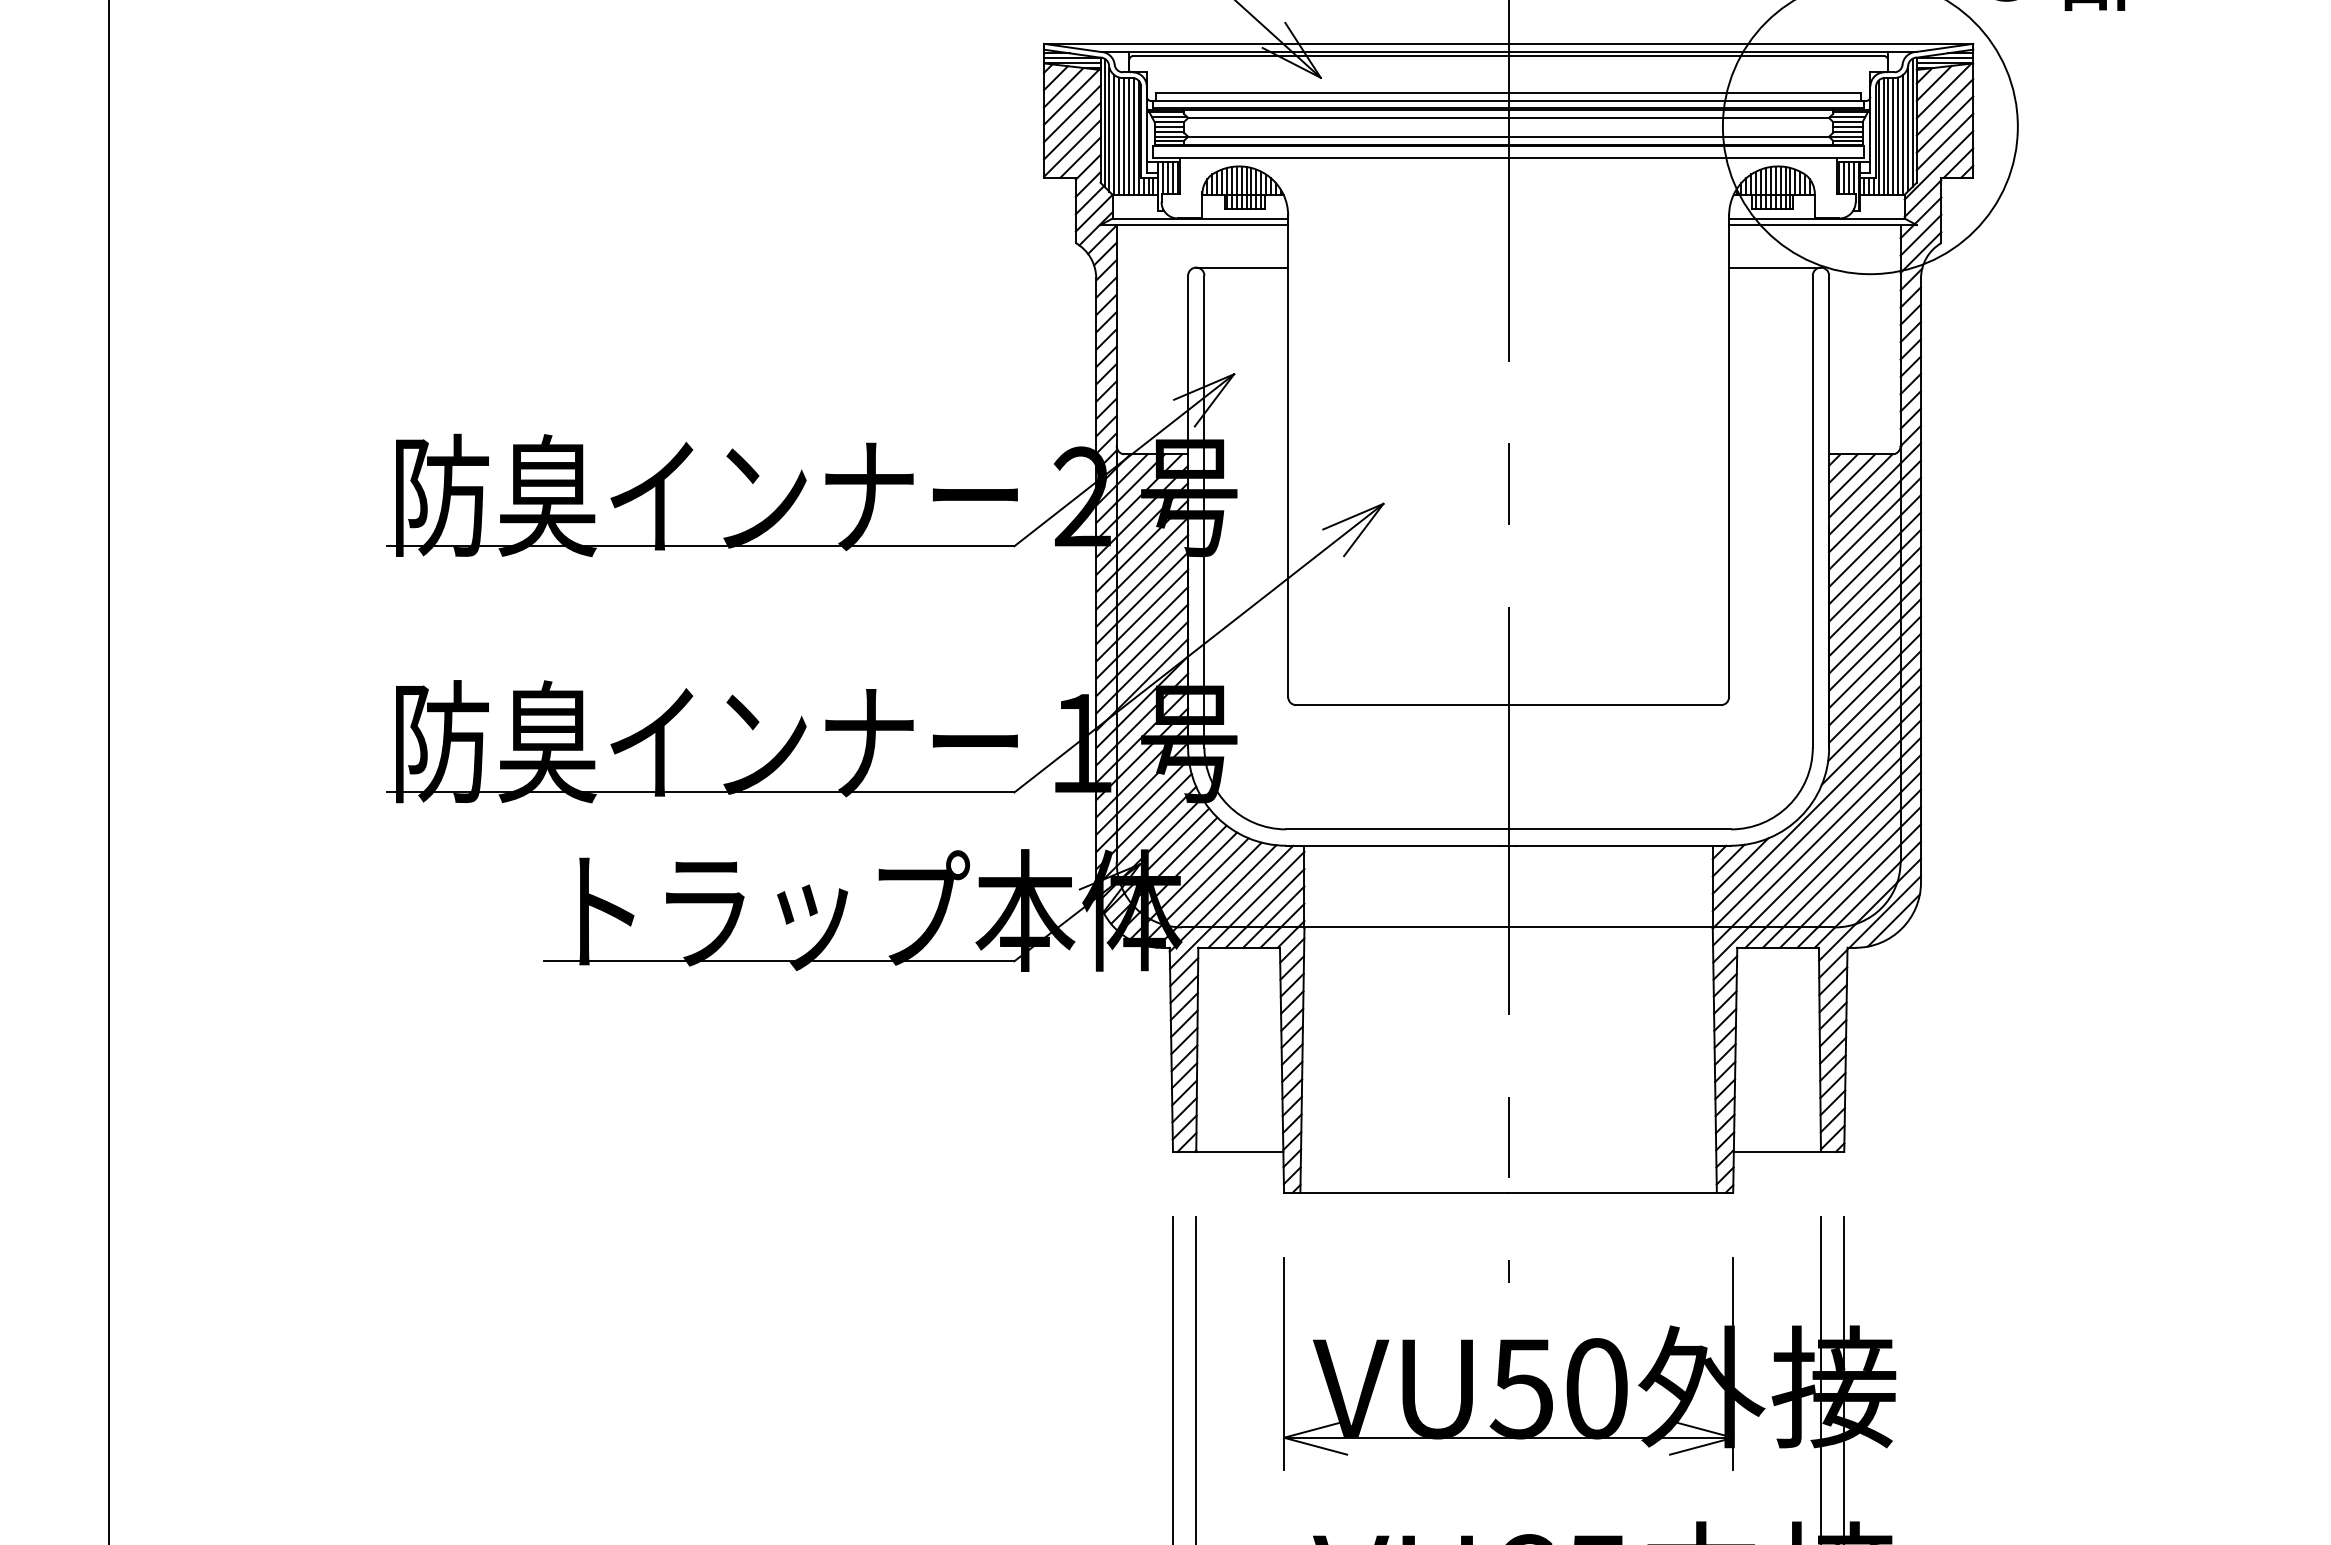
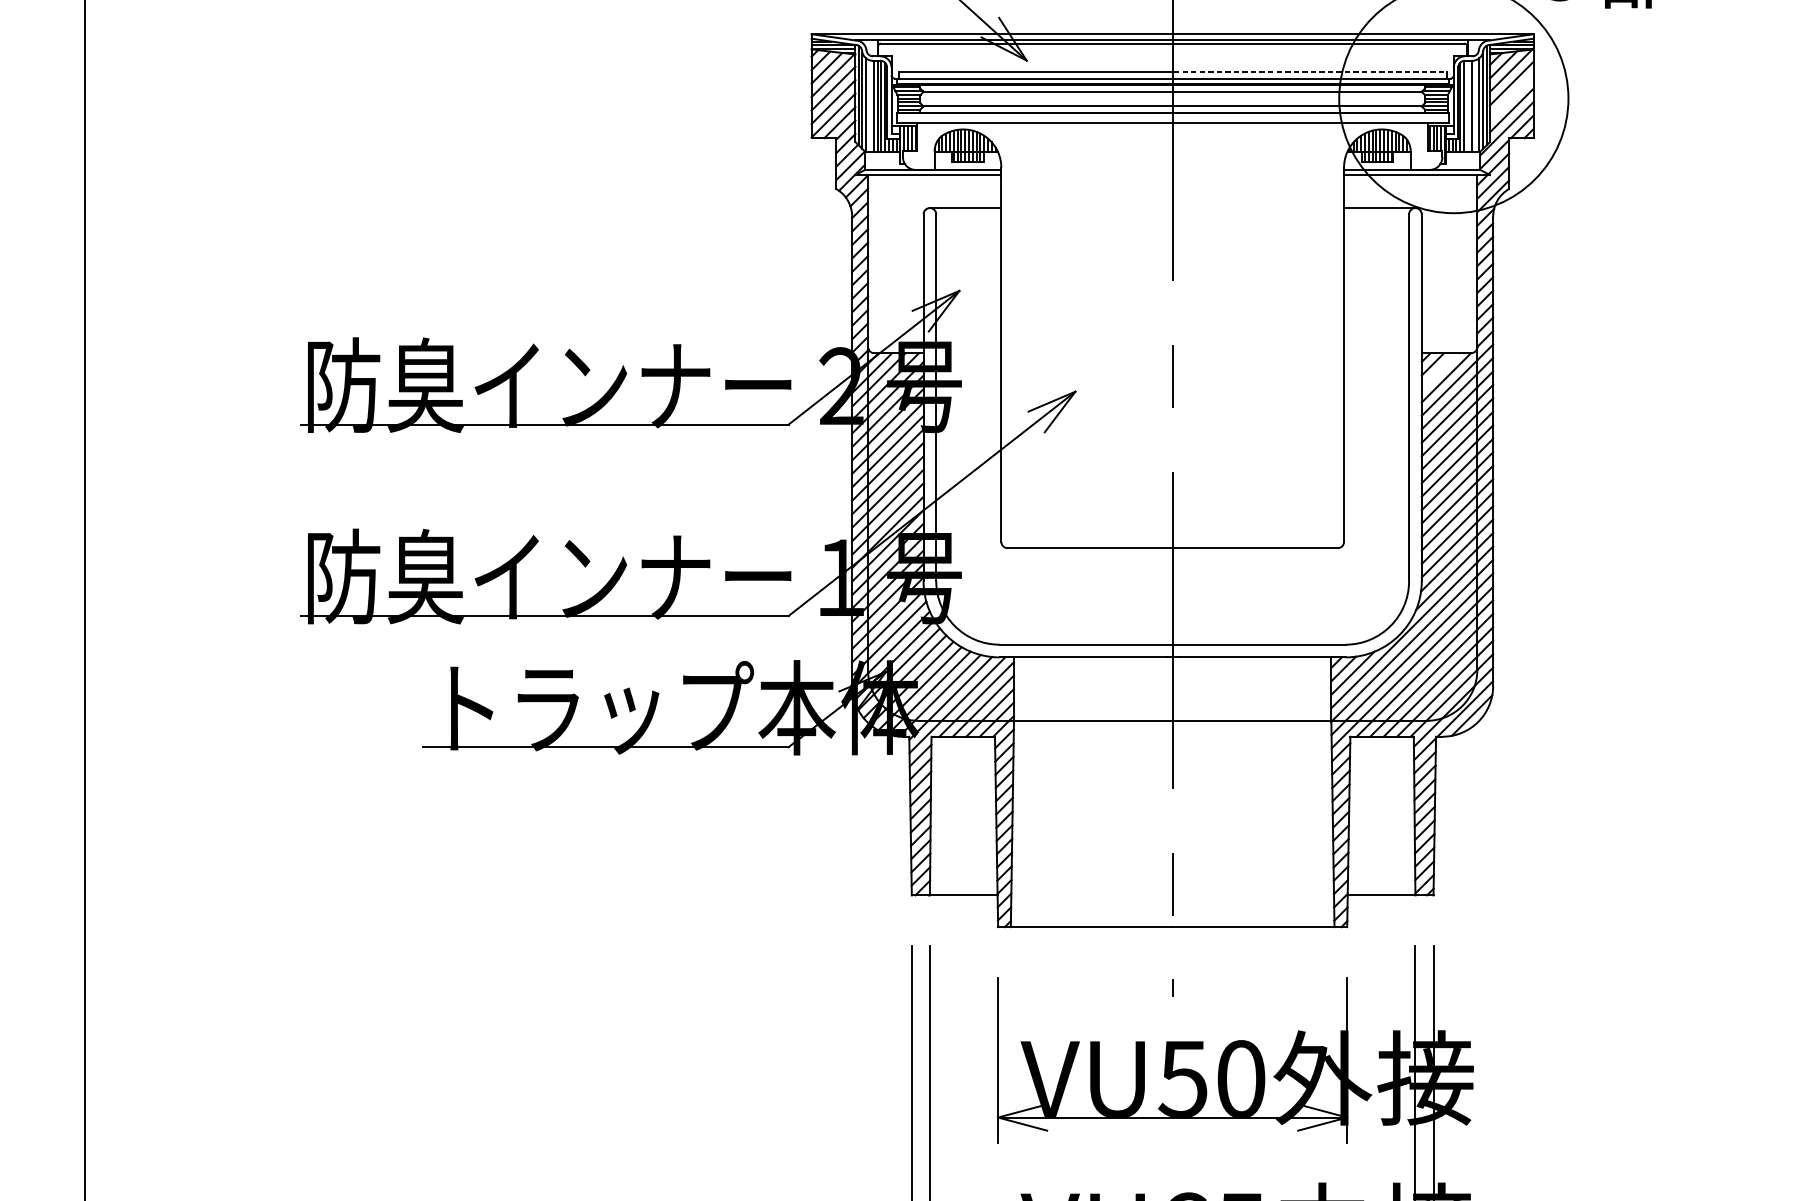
line: (1685, 92) -> (1310, 72), solid -> dashed
line: (1944, 124) -> (1511, 96), removed
line: (1119, 135) -> (870, 105), removed
line: (1898, 135) -> (1475, 105), removed
line: (1888, 136) -> (1467, 106), removed
line: (1852, 477) -> (1439, 371), removed

